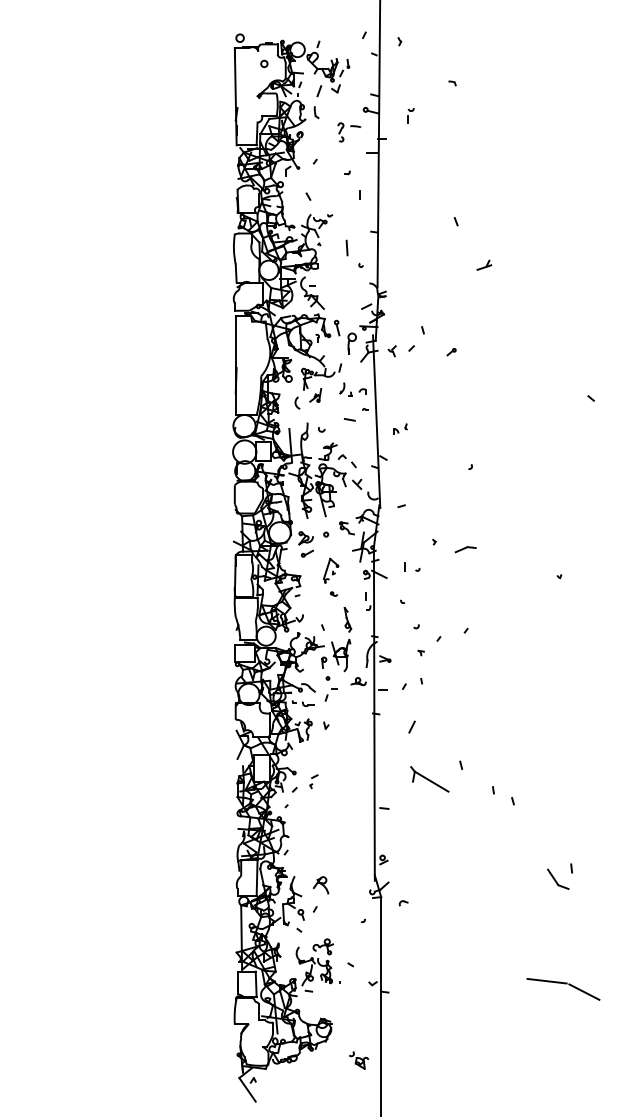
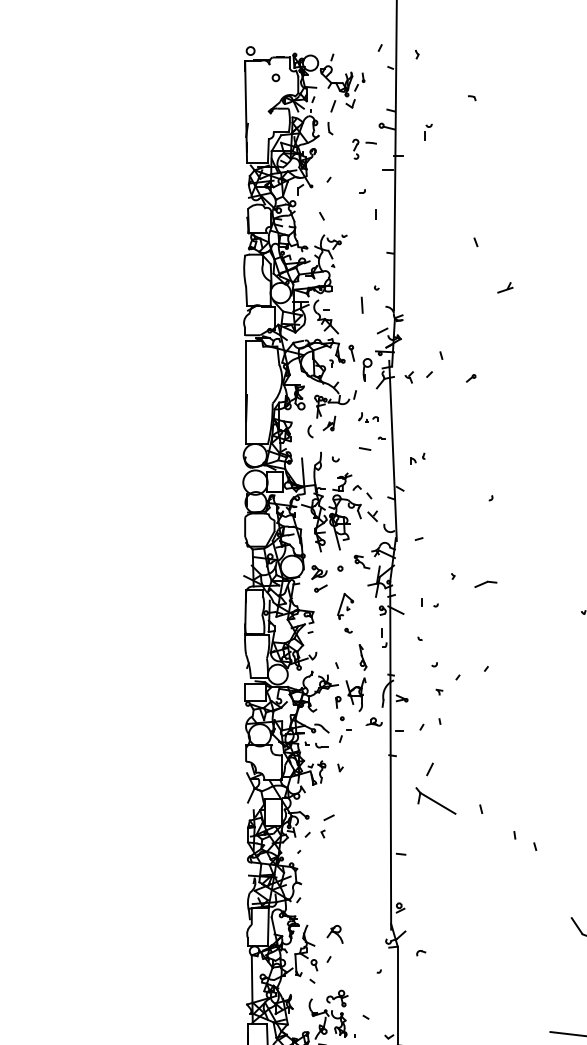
line: (346, 247) -> (361, 304), moved
part: (352, 389) -> (367, 417), size x0.7
part: (429, 779) -> (435, 801), moved
part: (313, 781) -> (327, 826), size x1.6

